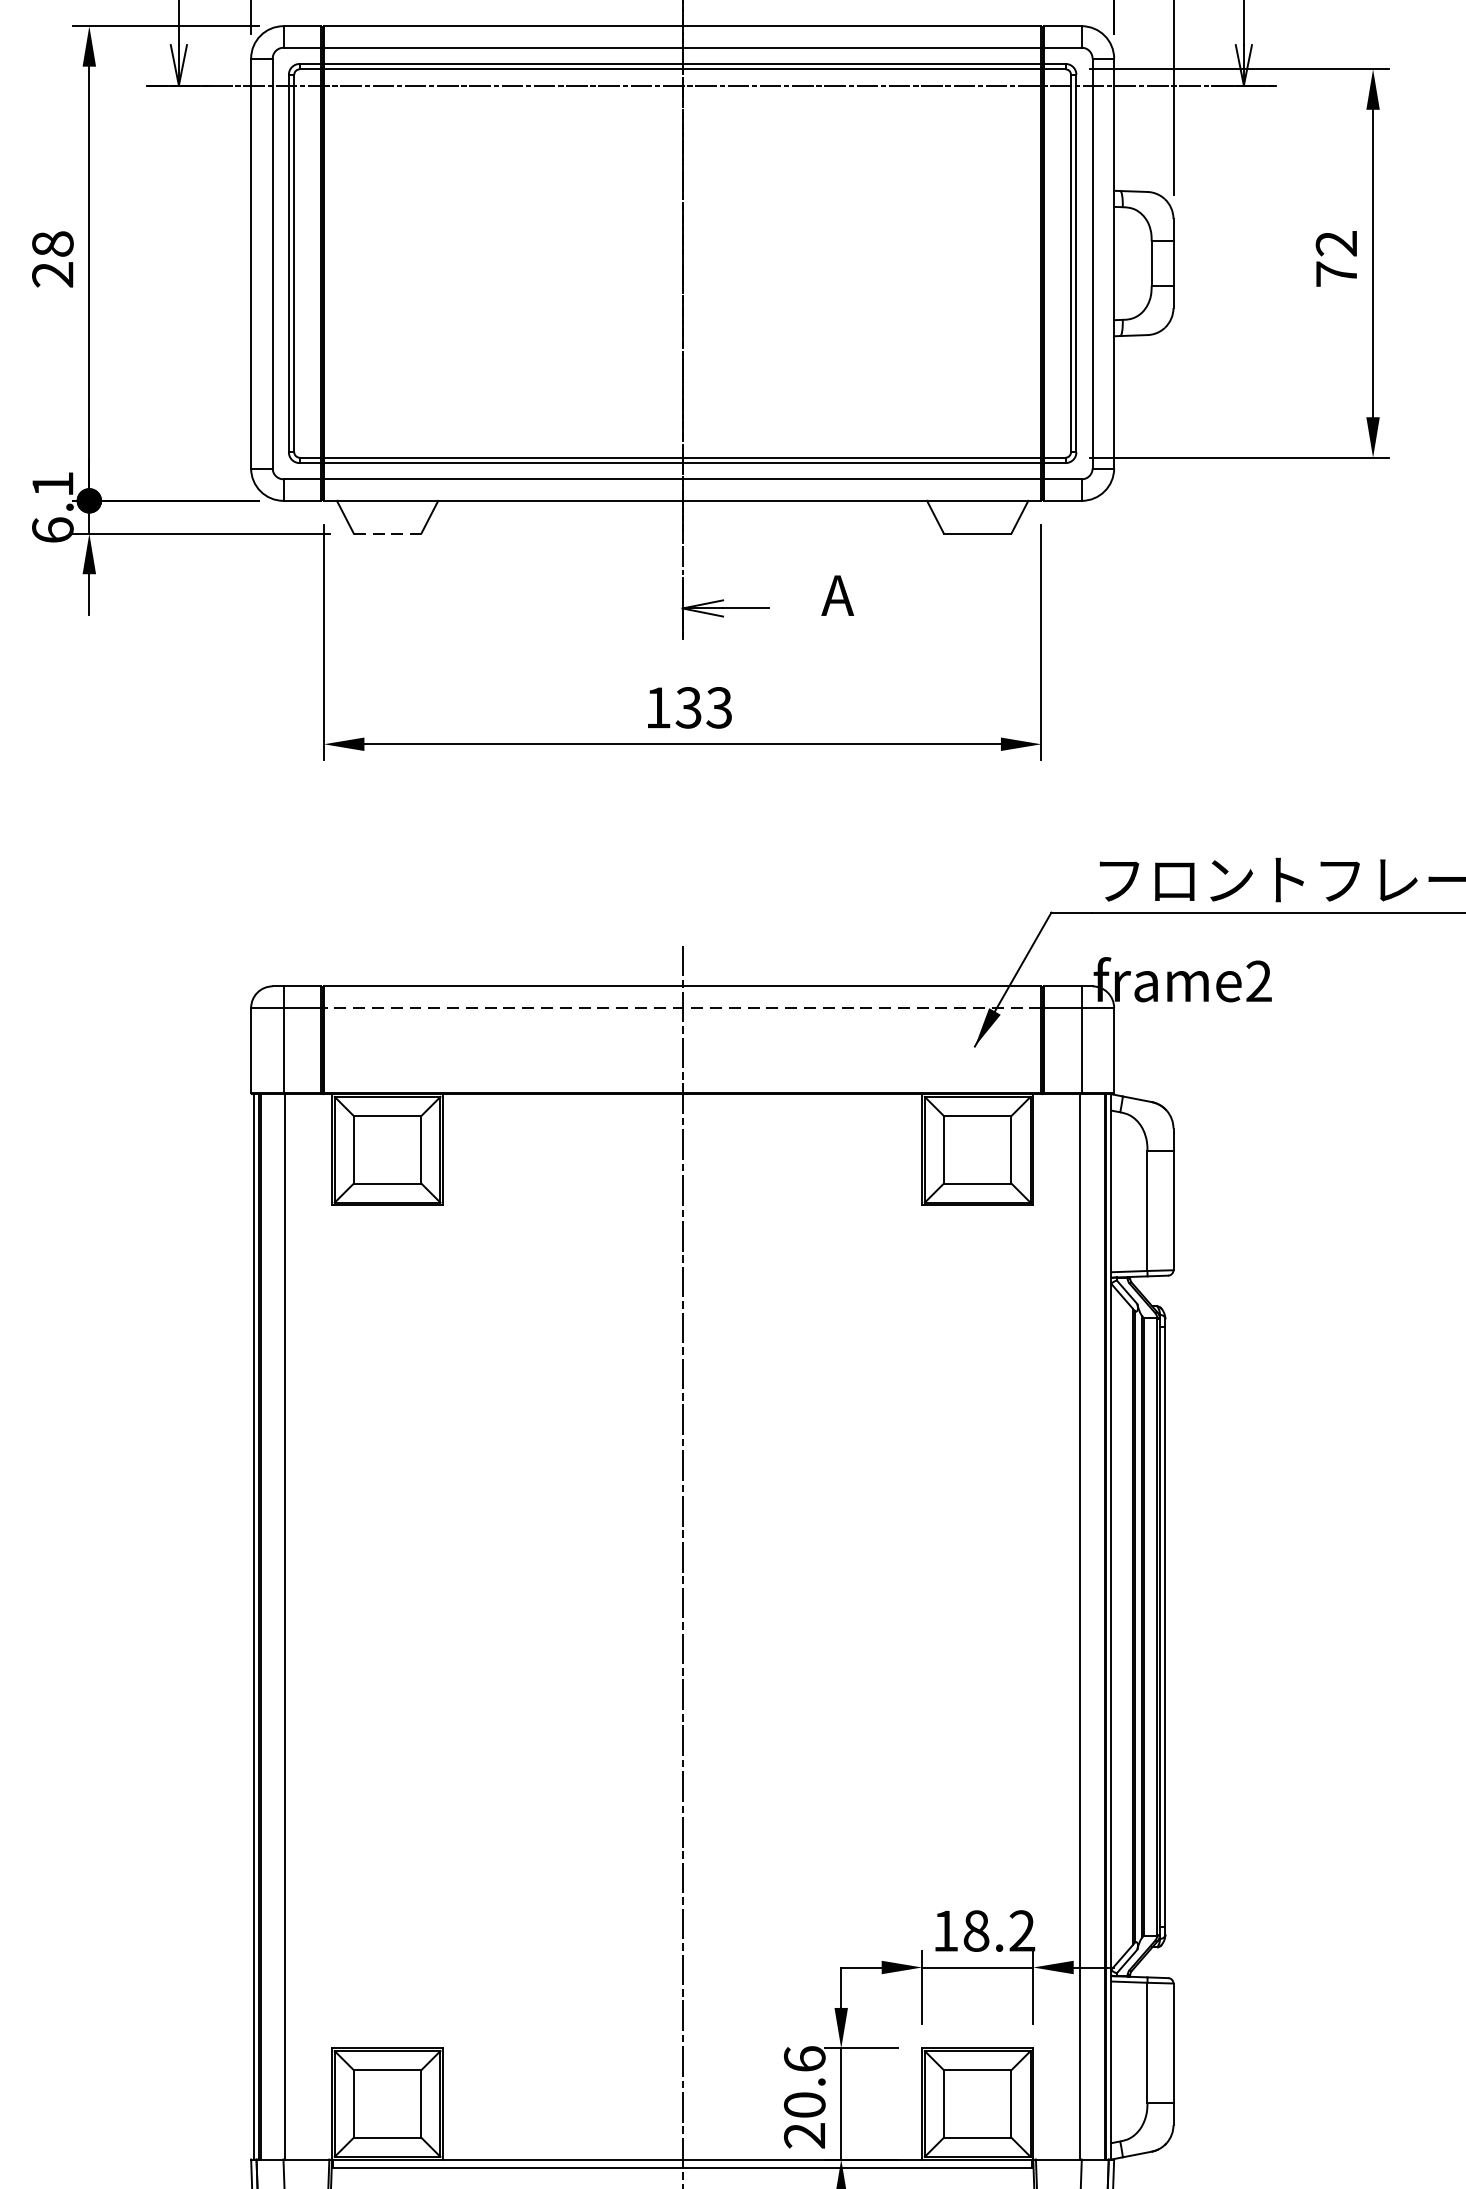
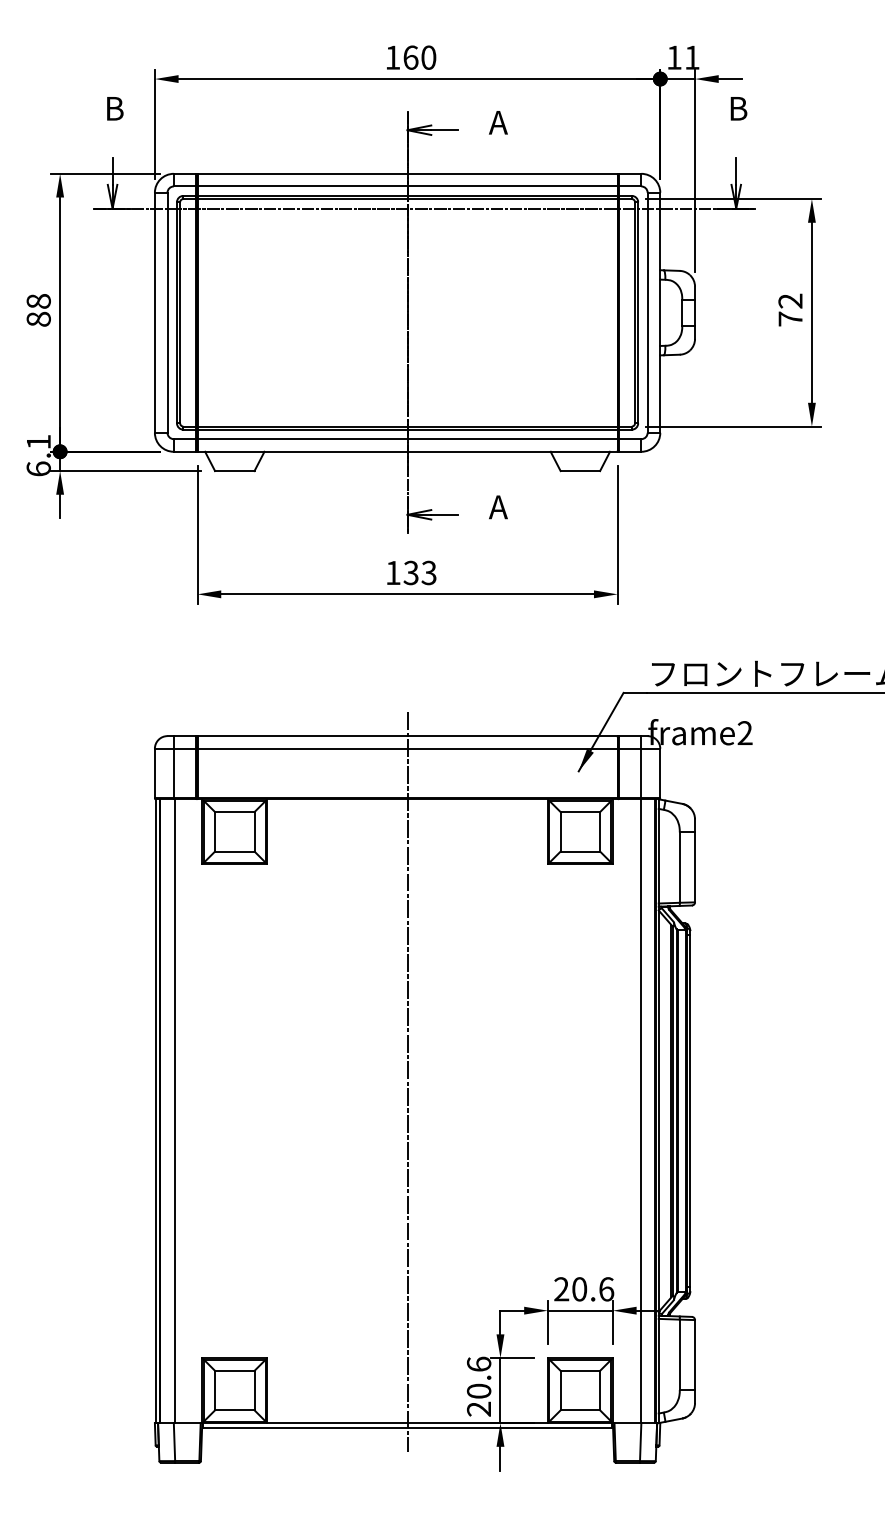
text: (52, 273) -> (38, 318), 28 -> 88
line: (387, 534) -> (234, 471), dashed -> solid
line: (682, 1007) -> (407, 748), dashed -> solid
text: (984, 1931) -> (584, 1289), 18.2 -> 20.6

